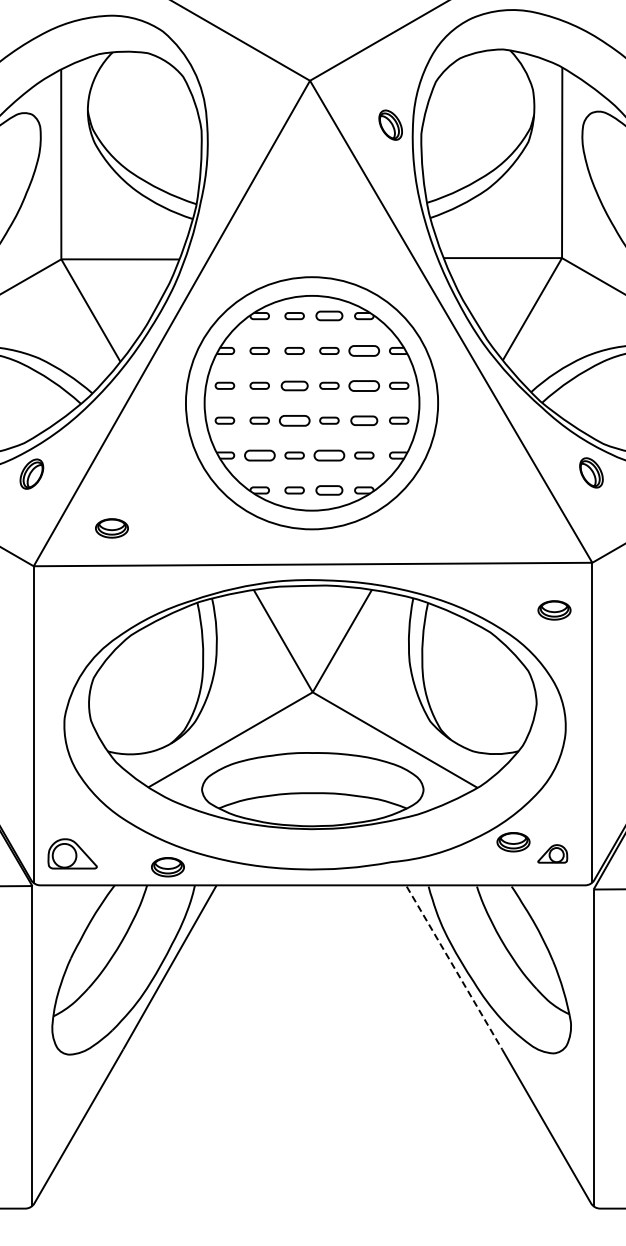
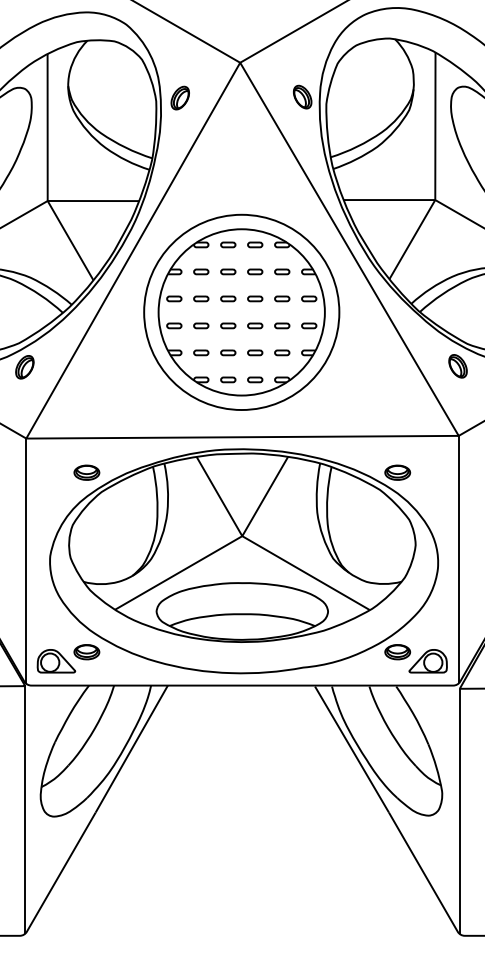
part: (232, 125) -> (180, 97), added
part: (329, 316) -> (255, 245), size x0.71
part: (364, 350) -> (282, 271), size x0.62
part: (294, 385) -> (228, 298), size x0.71
part: (364, 385) -> (282, 298), size x0.62
part: (294, 420) -> (228, 325), size x0.62
part: (364, 420) -> (282, 325), size x0.71
part: (259, 455) -> (201, 352), size x0.62
part: (329, 455) -> (255, 352), size x0.62
part: (329, 490) -> (255, 379), size x0.71
part: (111, 528) -> (86, 472), moved
part: (554, 610) -> (397, 472), moved
part: (552, 853) -> (427, 660), size x1.67
part: (167, 867) -> (86, 652), moved
line: (454, 968) -> (352, 749), dashed -> solid

